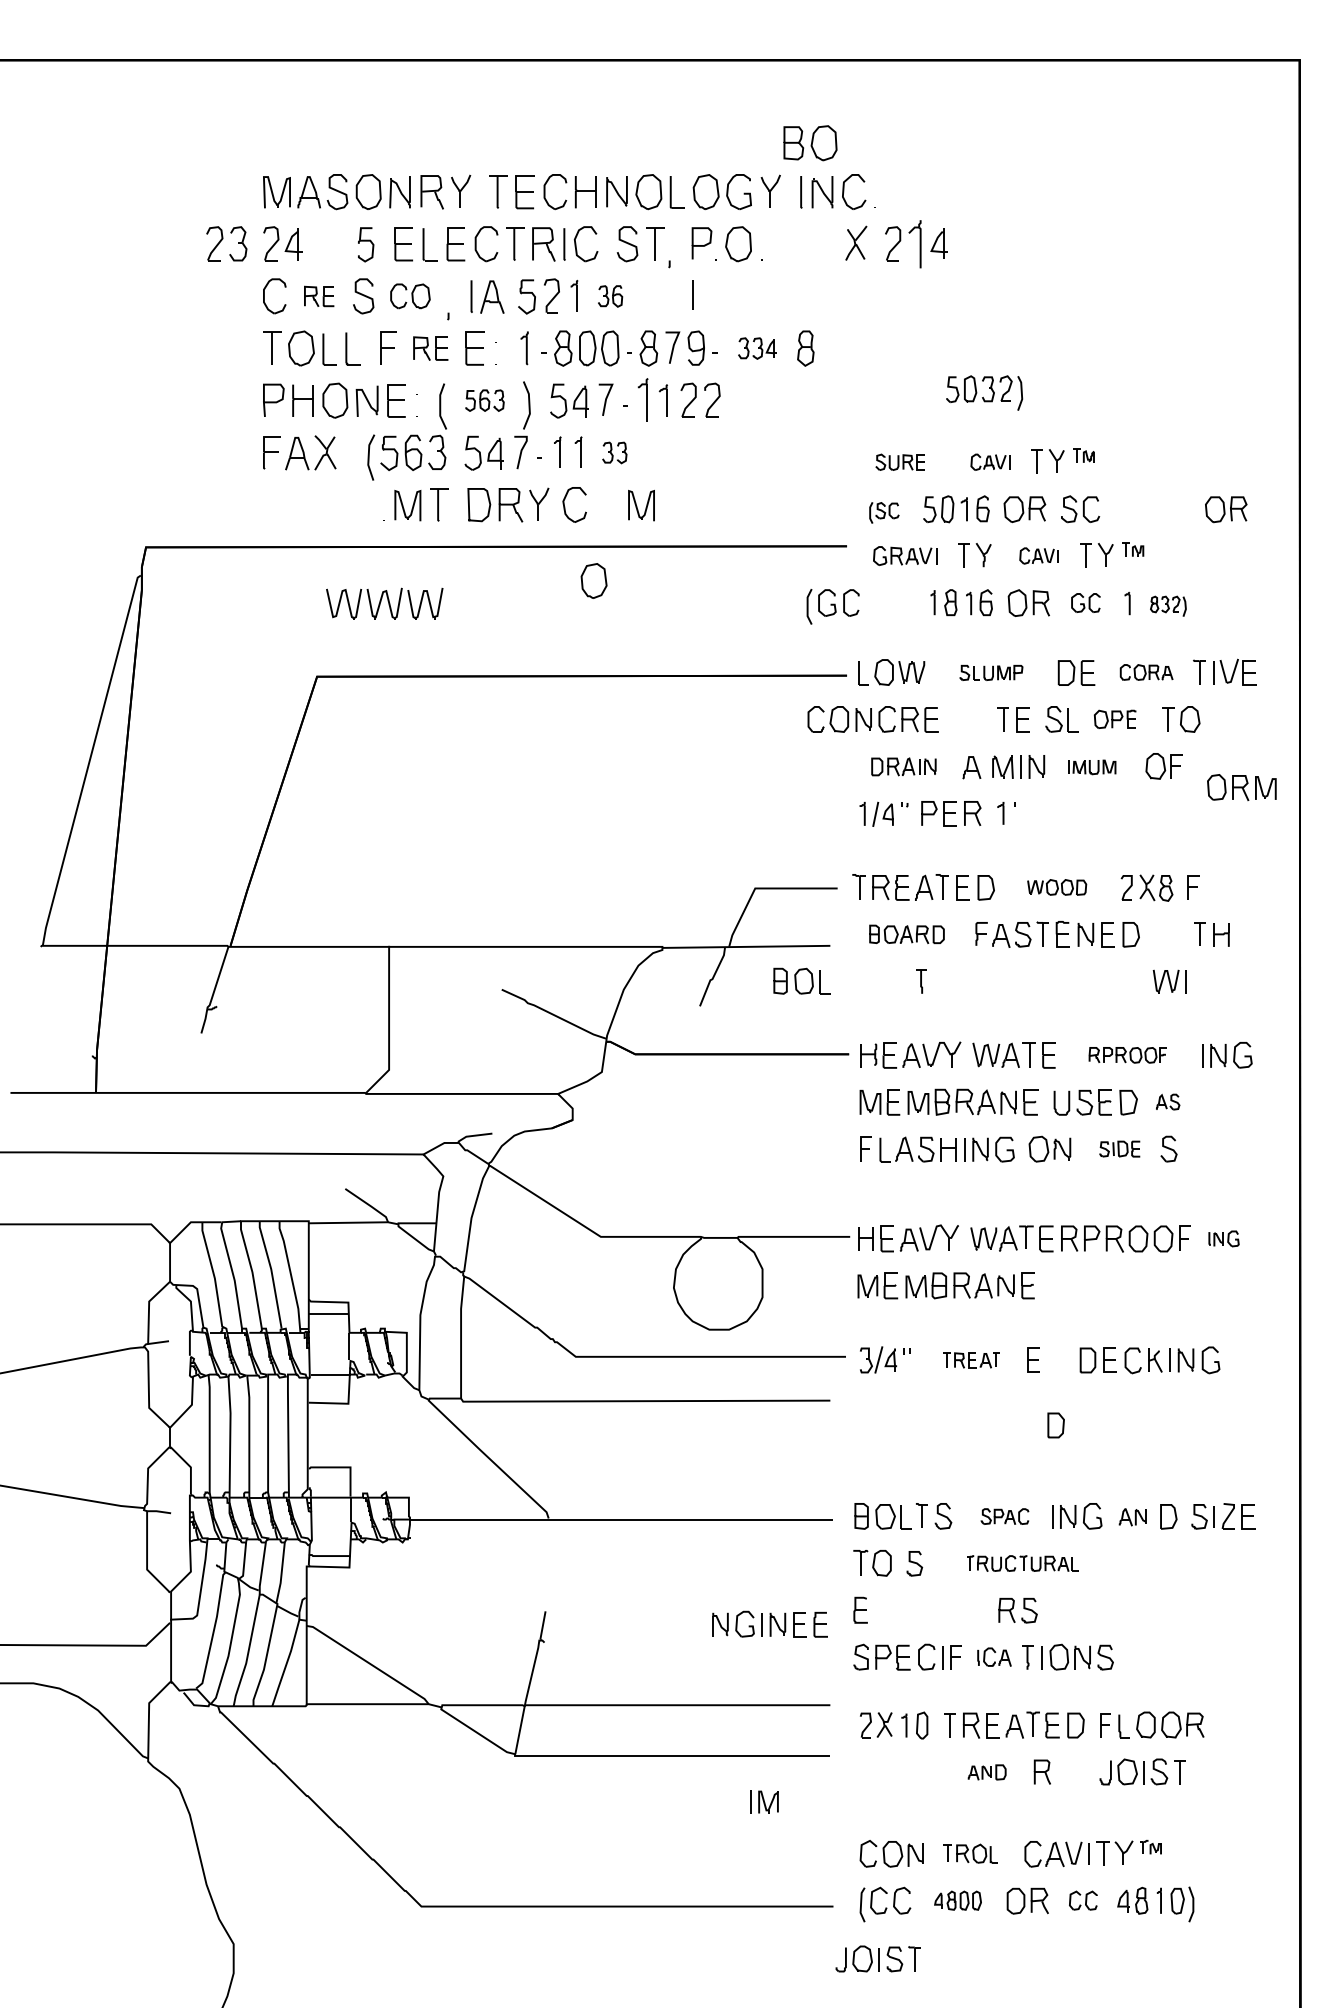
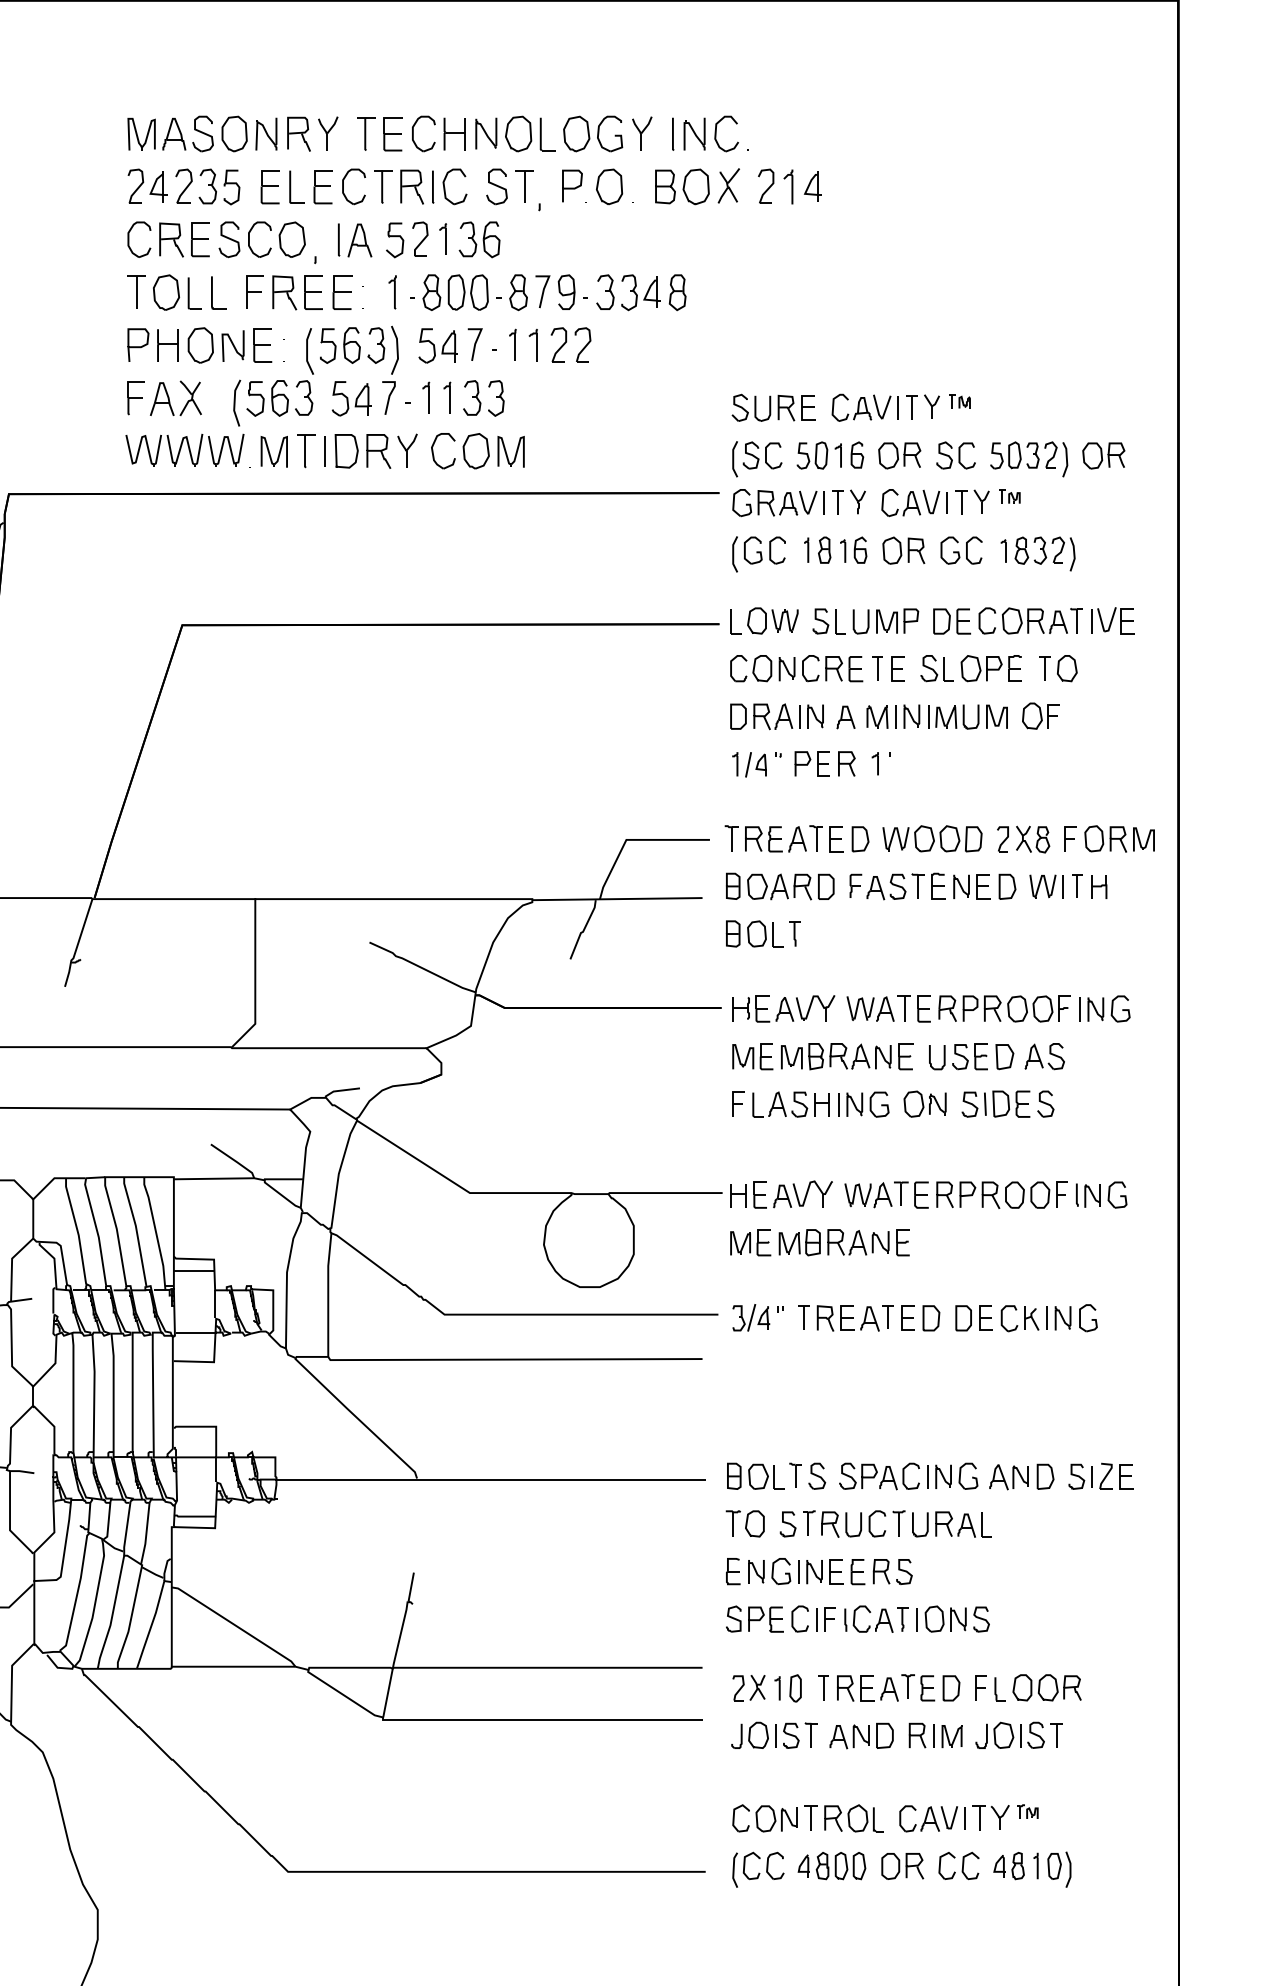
part: (810, 143) -> (682, 187), moved
part: (226, 243) -> (195, 186), moved
part: (914, 244) -> (787, 187), size x0.71
line: (692, 294) -> (324, 450), moved
part: (319, 296) -> (184, 239), size x1.67
part: (410, 296) -> (276, 239), size x1.43
part: (610, 296) -> (479, 239), size x1.67
part: (430, 348) -> (297, 292), size x1.43
part: (757, 348) -> (628, 292), size x1.67
part: (984, 392) -> (1029, 458), moved
part: (643, 399) -> (513, 344), size x0.71
part: (484, 400) -> (351, 345), size x1.67
part: (614, 452) -> (483, 398), size x1.67
part: (900, 462) -> (773, 408), size x1.67
part: (990, 462) -> (864, 408), size x1.67
part: (884, 512) -> (757, 458), size x1.67
part: (904, 555) -> (777, 502), size x1.43
part: (1038, 555) -> (913, 502), size x1.67
part: (593, 580) -> (475, 450), moved
part: (1085, 602) -> (961, 550), size x1.43
part: (384, 603) -> (184, 449), moved
part: (832, 606) -> (758, 554), moved
part: (1168, 606) -> (1045, 554), size x1.67
part: (991, 672) -> (865, 620), size x1.67
part: (1146, 672) -> (1022, 620), size x1.67
part: (872, 719) -> (795, 668), moved
part: (1115, 719) -> (991, 668), size x1.43
part: (903, 766) -> (776, 716), size x1.43
part: (1092, 767) -> (968, 717), size x1.67
part: (1241, 787) -> (1119, 838), moved
part: (1056, 887) -> (931, 838), size x1.67
part: (906, 934) -> (779, 886), size x1.43
part: (801, 980) -> (754, 933), moved
part: (1169, 981) -> (1046, 886), moved
part: (1127, 1055) -> (1003, 1009), size x1.67
part: (1167, 1101) -> (1044, 1055), size x1.67
part: (1119, 1148) -> (995, 1103), size x1.67
part: (1223, 1238) -> (1101, 1194), size x1.67
part: (971, 1360) -> (845, 1318), size x1.67
part: (1055, 1425) -> (930, 1318), moved
part: (1004, 1516) -> (879, 1476), size x1.67
part: (1132, 1517) -> (1008, 1477), size x1.43
part: (1022, 1563) -> (897, 1524), size x1.67
part: (769, 1623) -> (806, 1570), moved
part: (994, 1656) -> (868, 1618), size x1.43
part: (986, 1772) -> (860, 1735), size x1.67
part: (764, 1801) -> (947, 1735), moved
part: (970, 1853) -> (844, 1818), size x1.43
part: (957, 1900) -> (831, 1865), size x1.43
part: (1083, 1900) -> (959, 1865), size x1.43
part: (877, 1958) -> (773, 1734), moved

